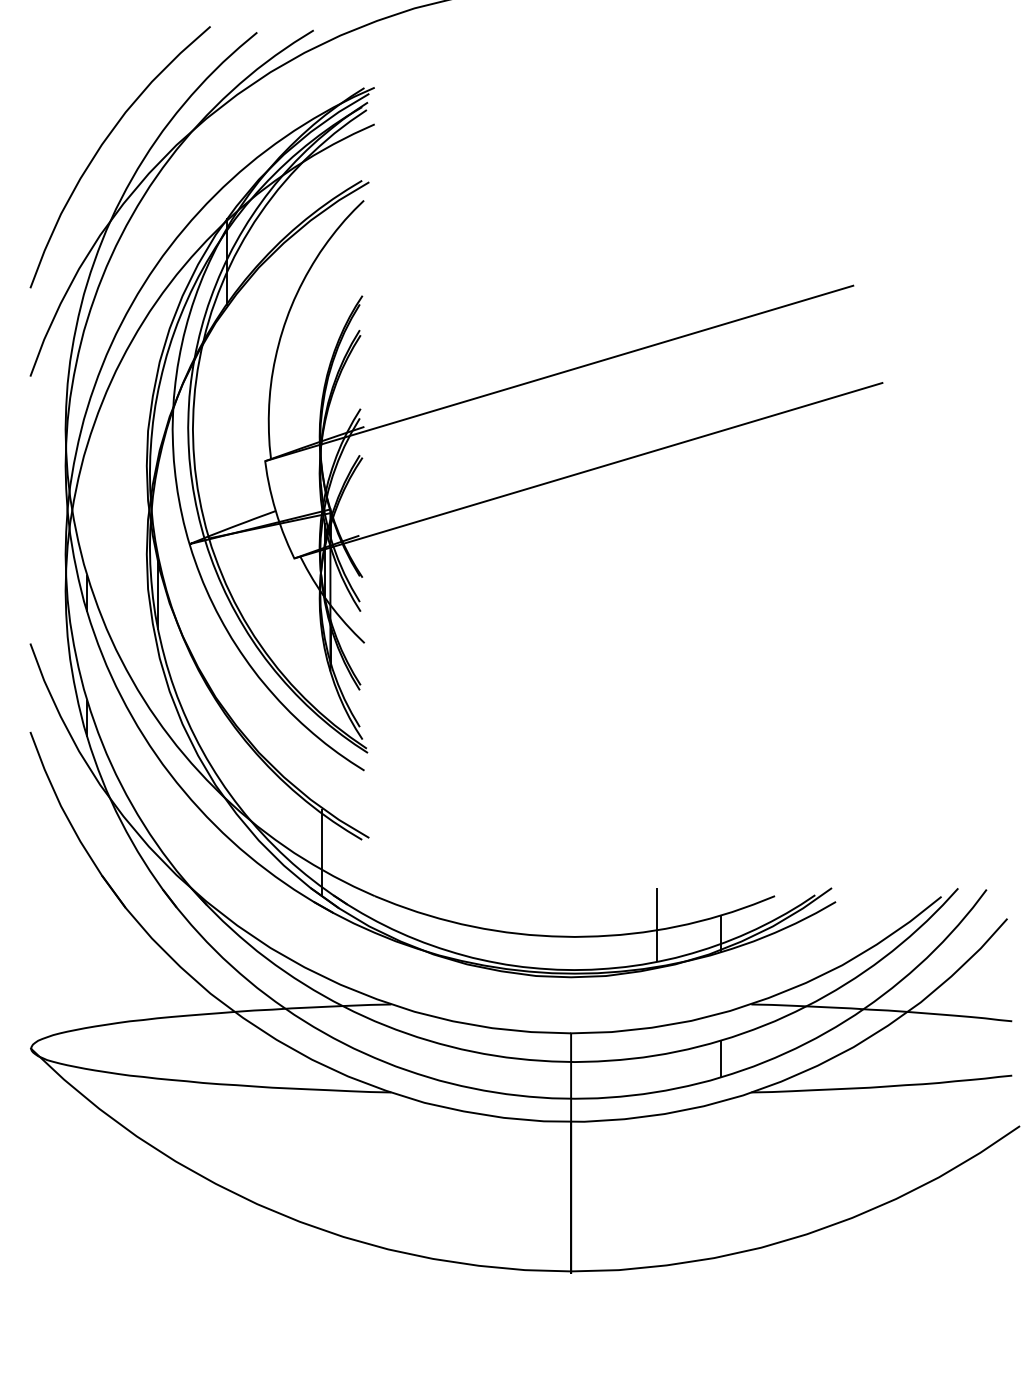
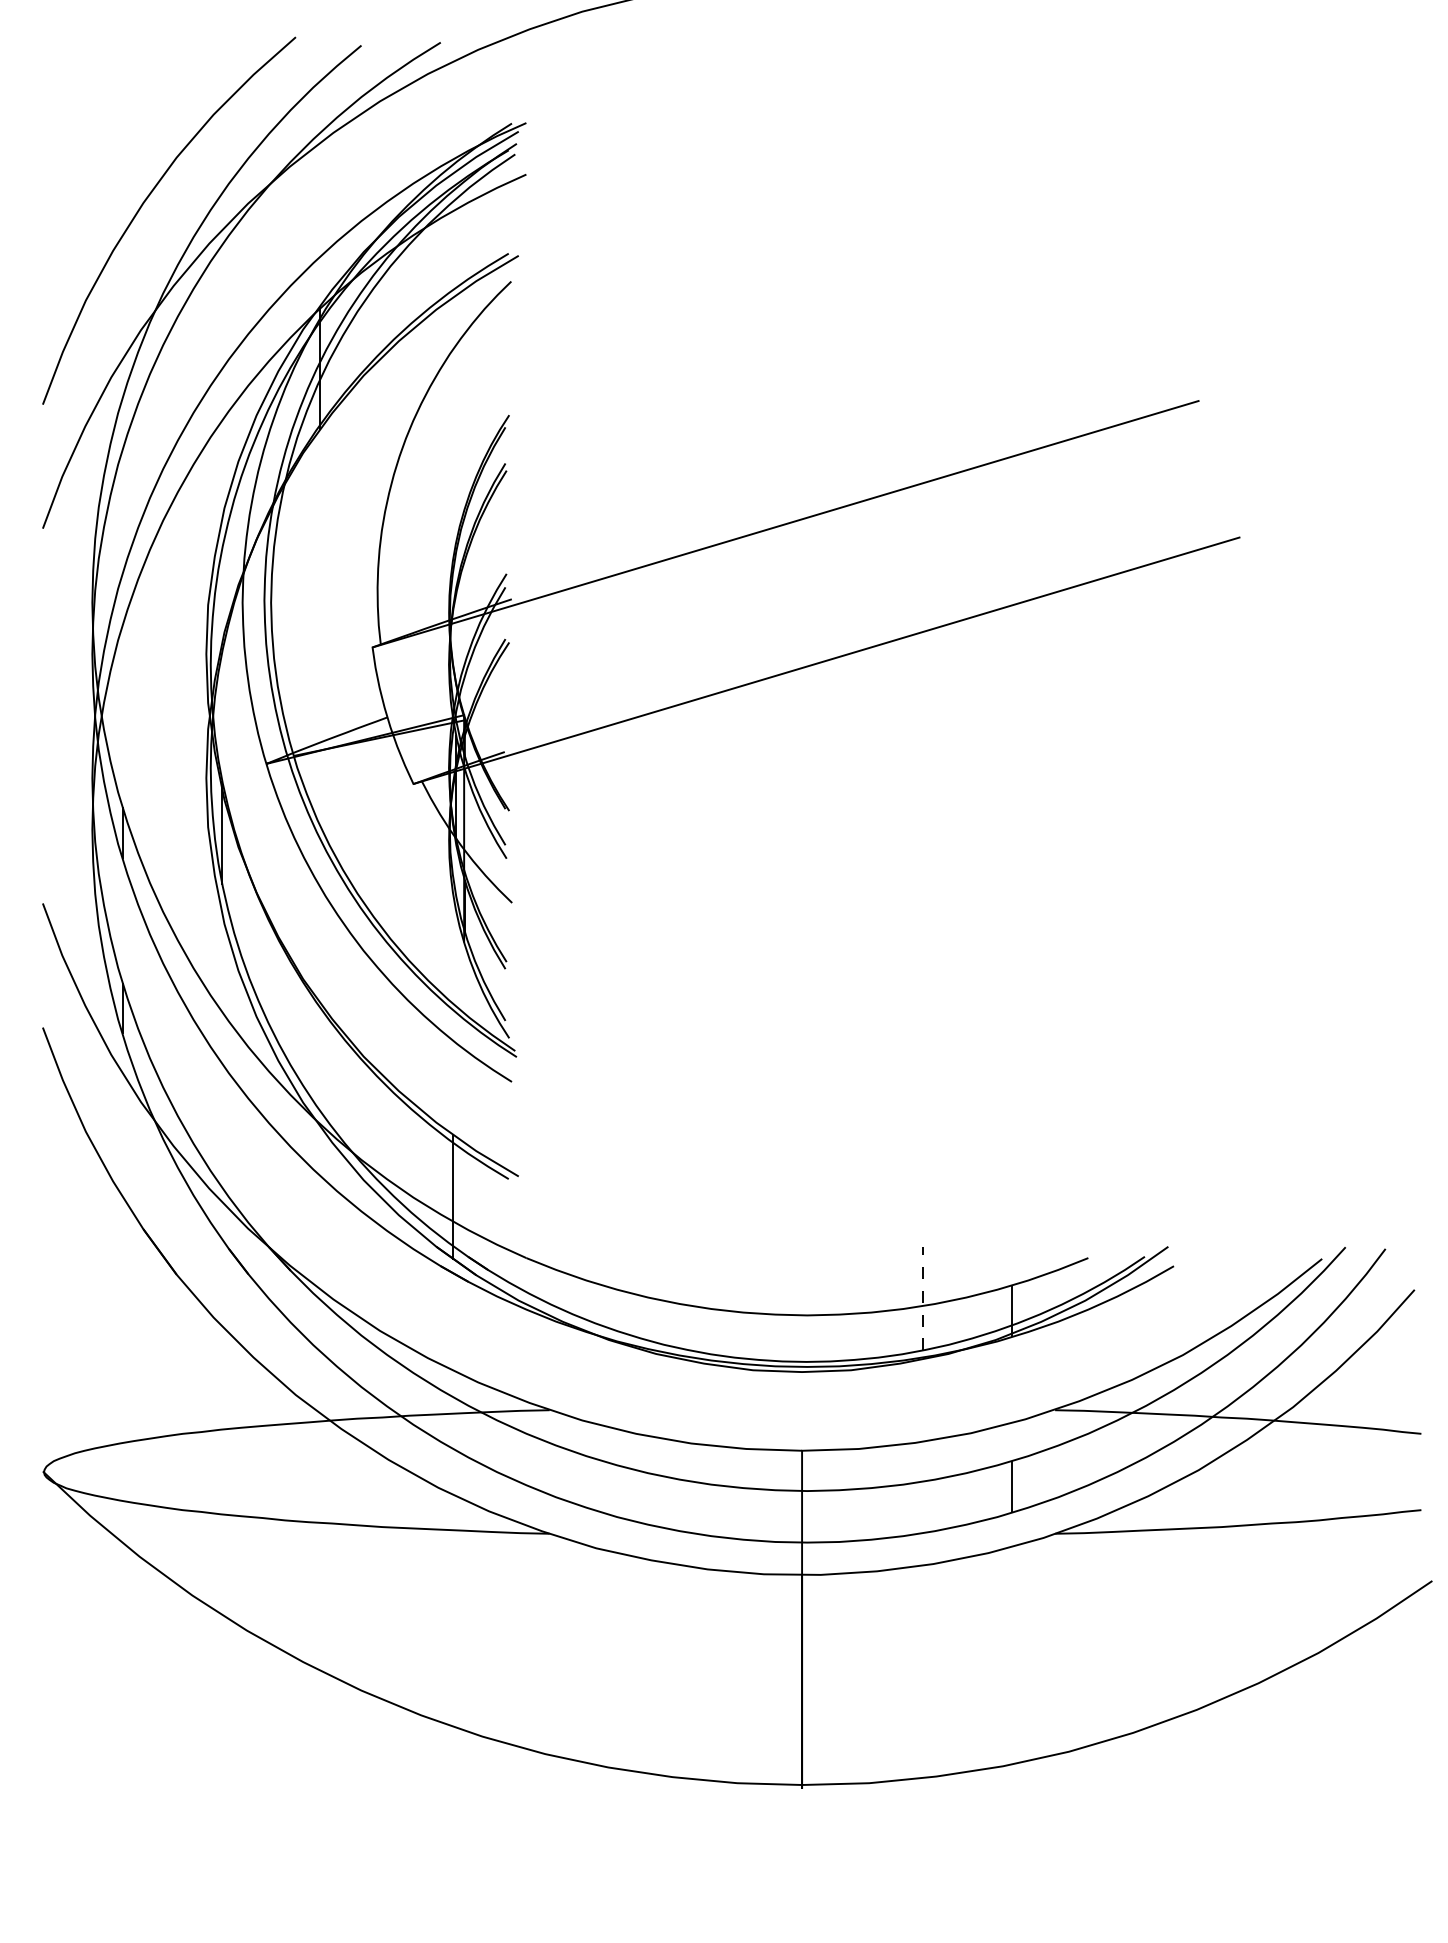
line: (657, 925) -> (923, 1299), solid -> dashed

